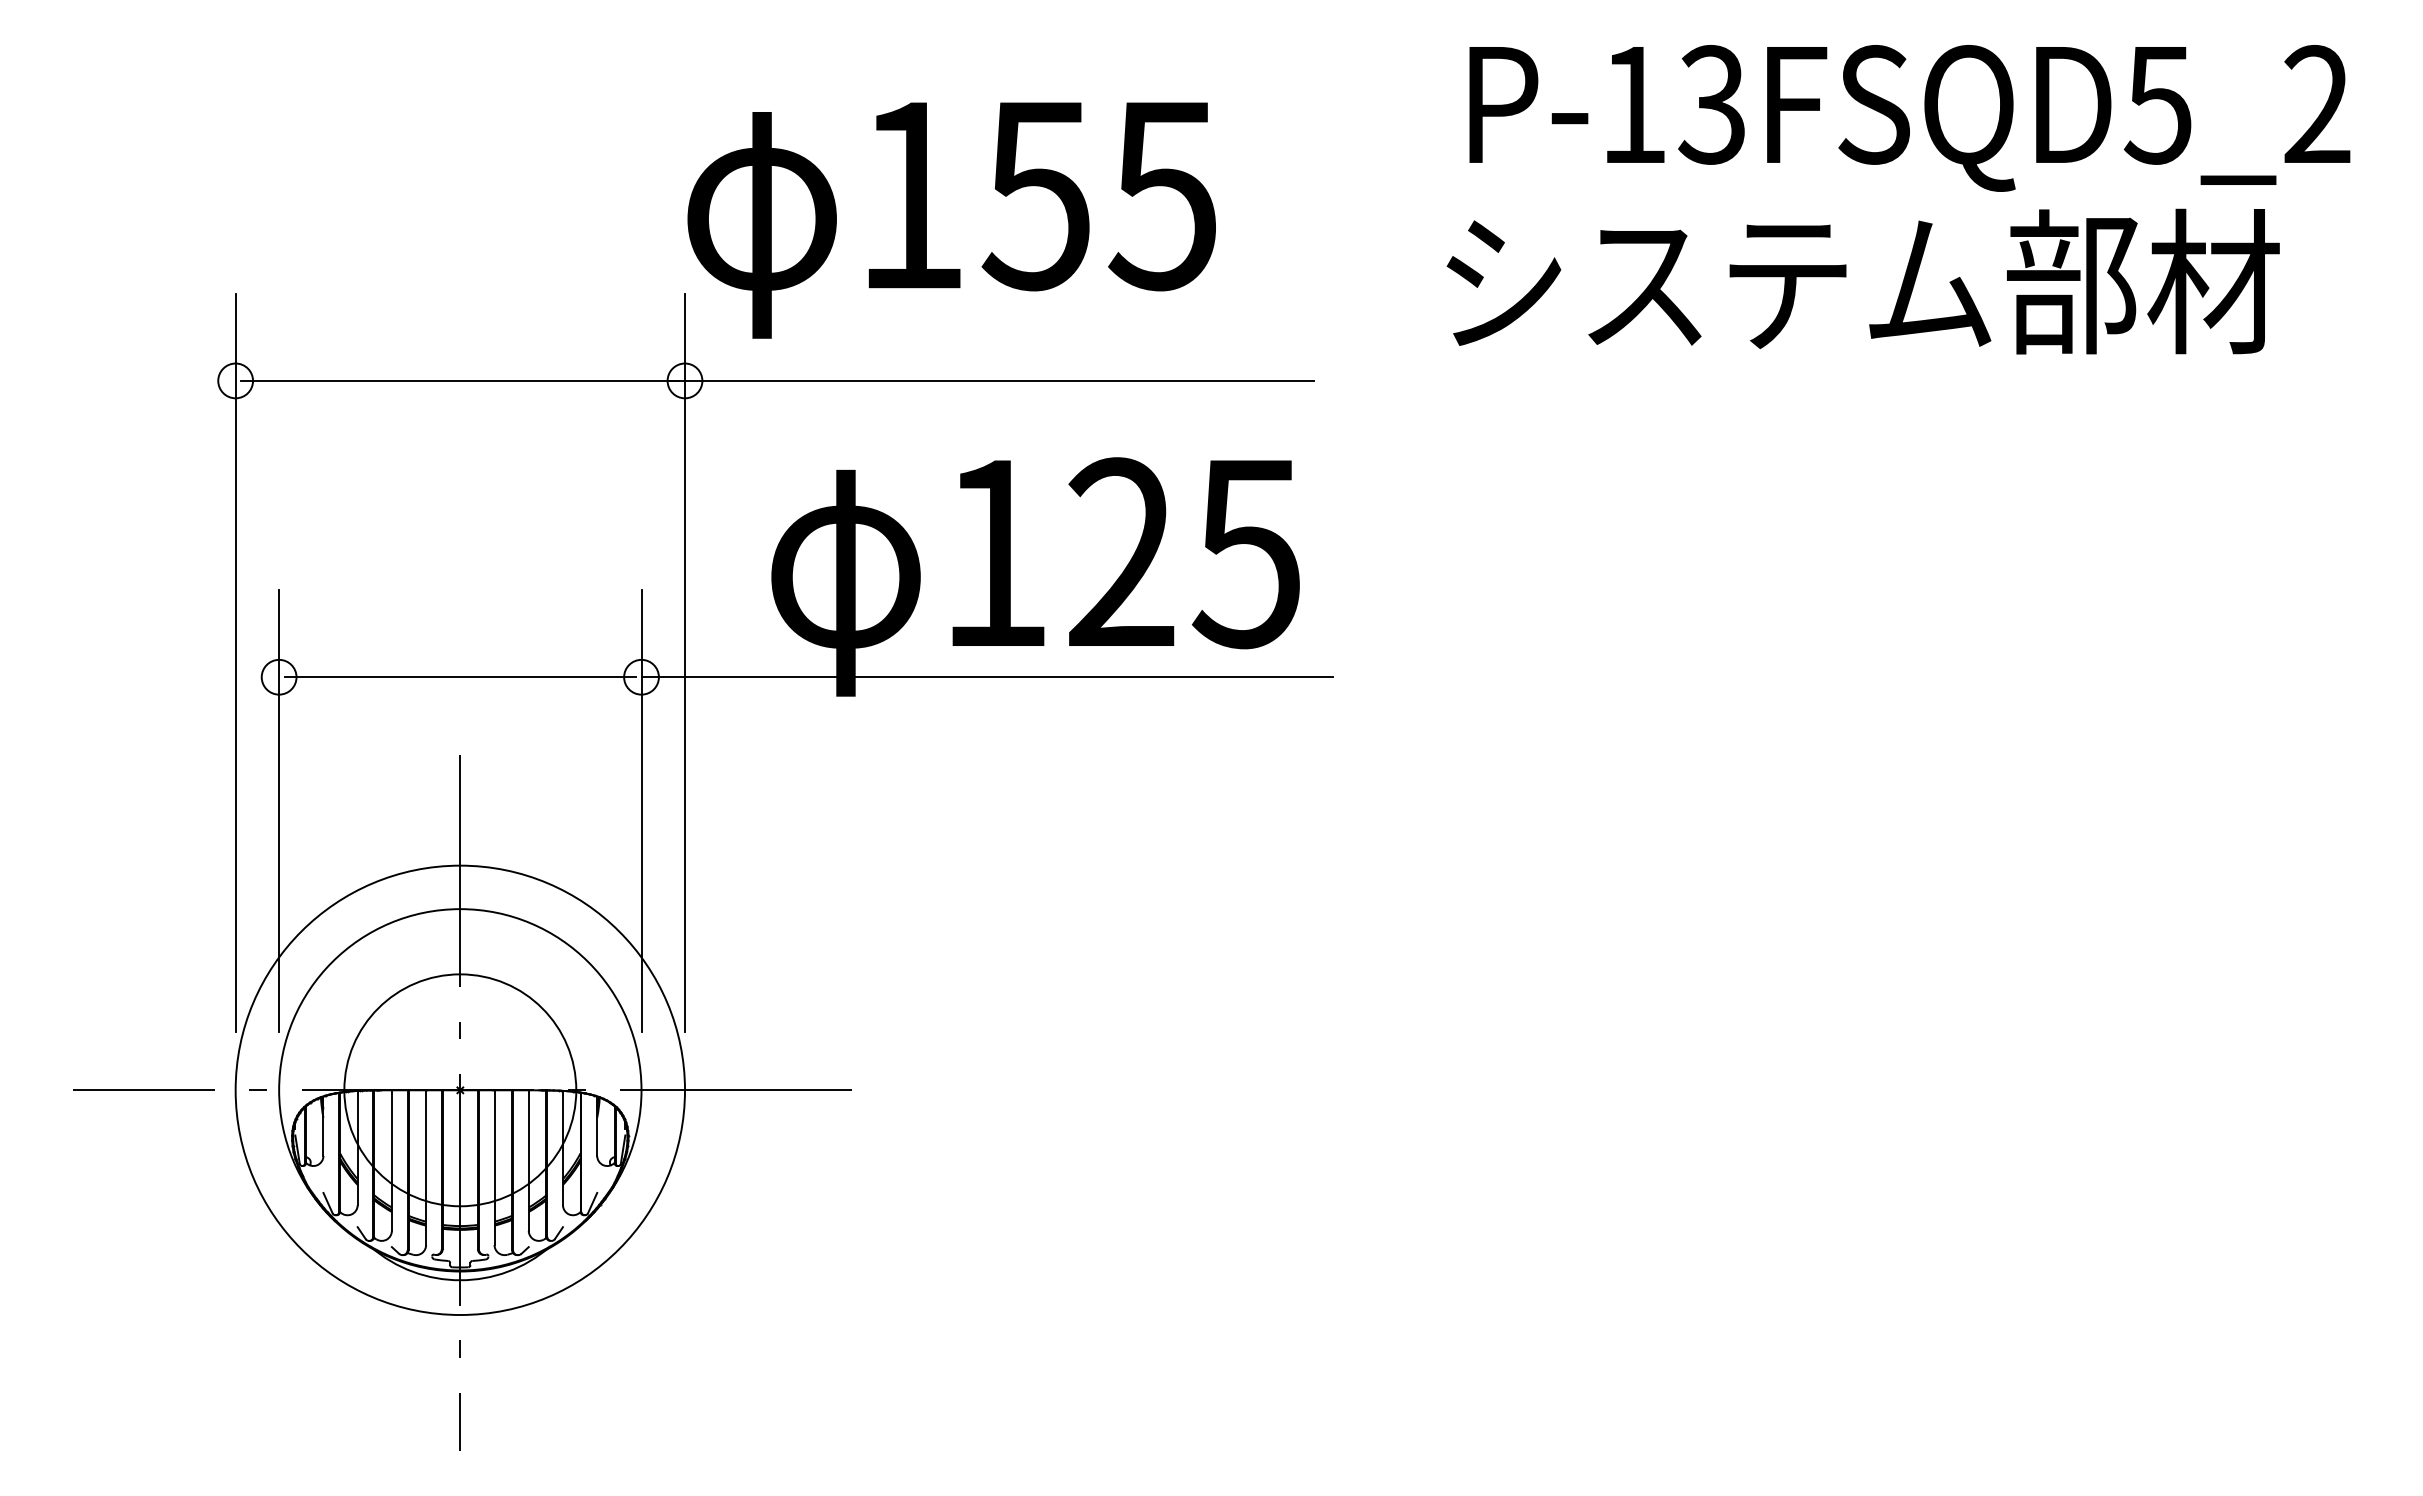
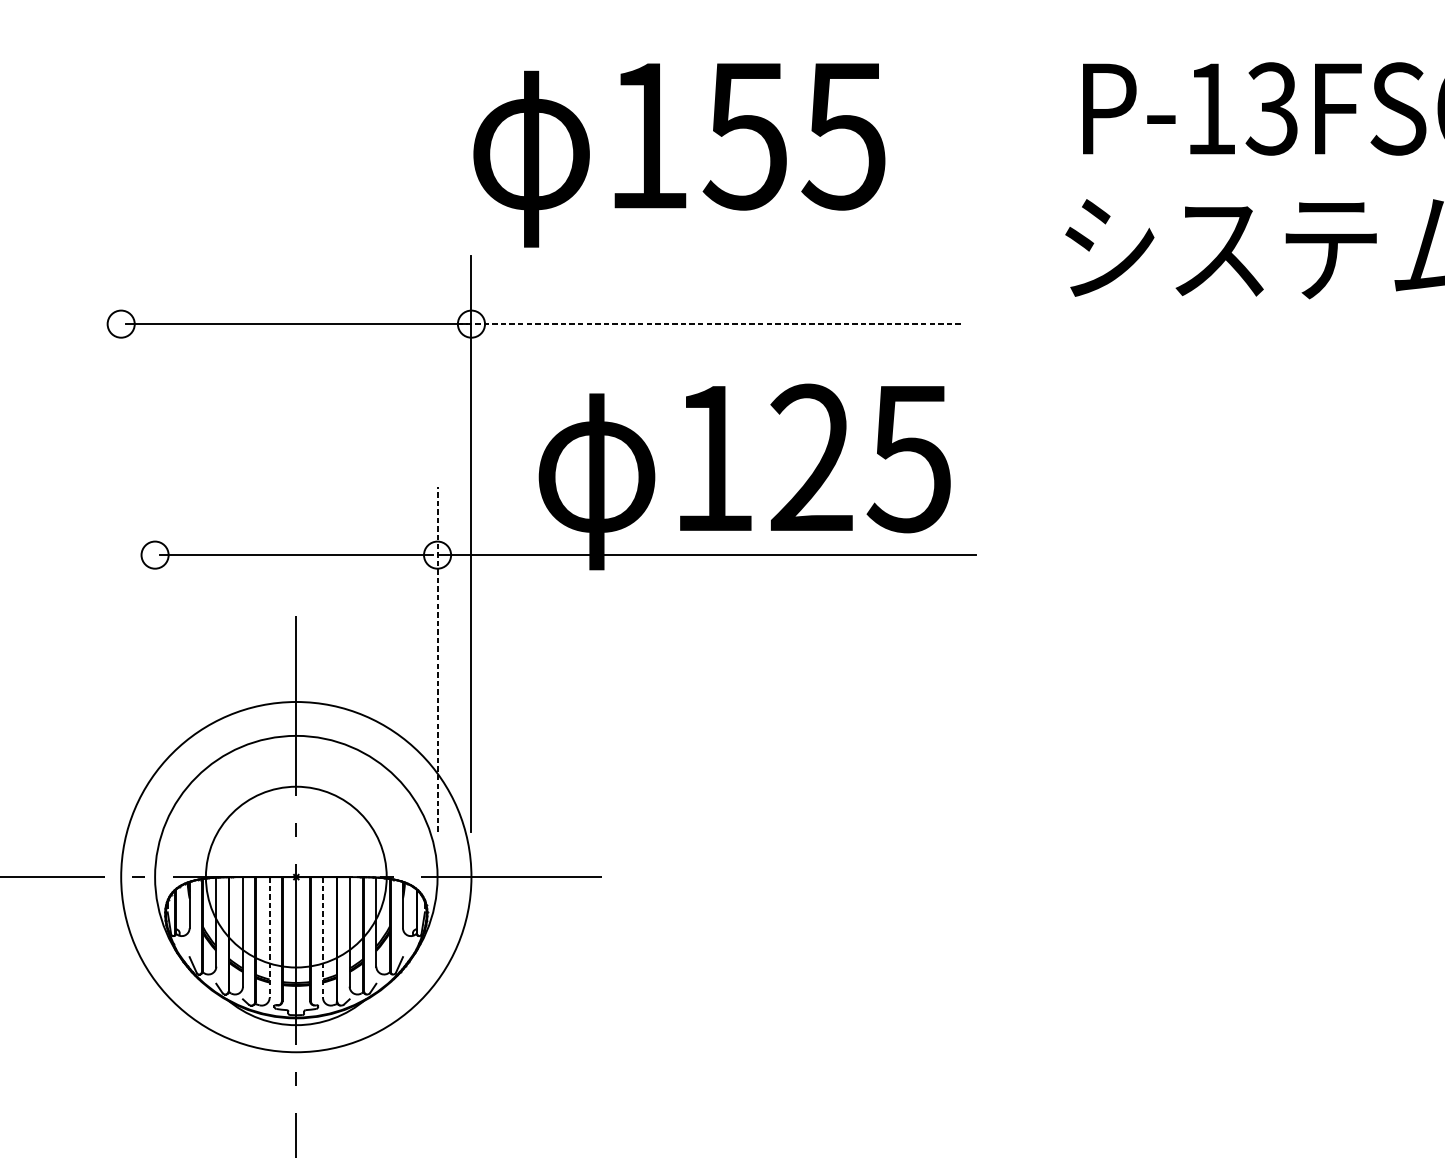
text: (951, 220) -> (679, 155), moved
line: (991, 380) -> (710, 323), solid -> dashed
line: (235, 662) -> (121, 543), removed
line: (641, 810) -> (437, 659), solid -> dashed
line: (279, 811) -> (155, 659), removed
line: (426, 1168) -> (269, 938), solid -> dashed
line: (494, 1168) -> (322, 938), solid -> dashed

